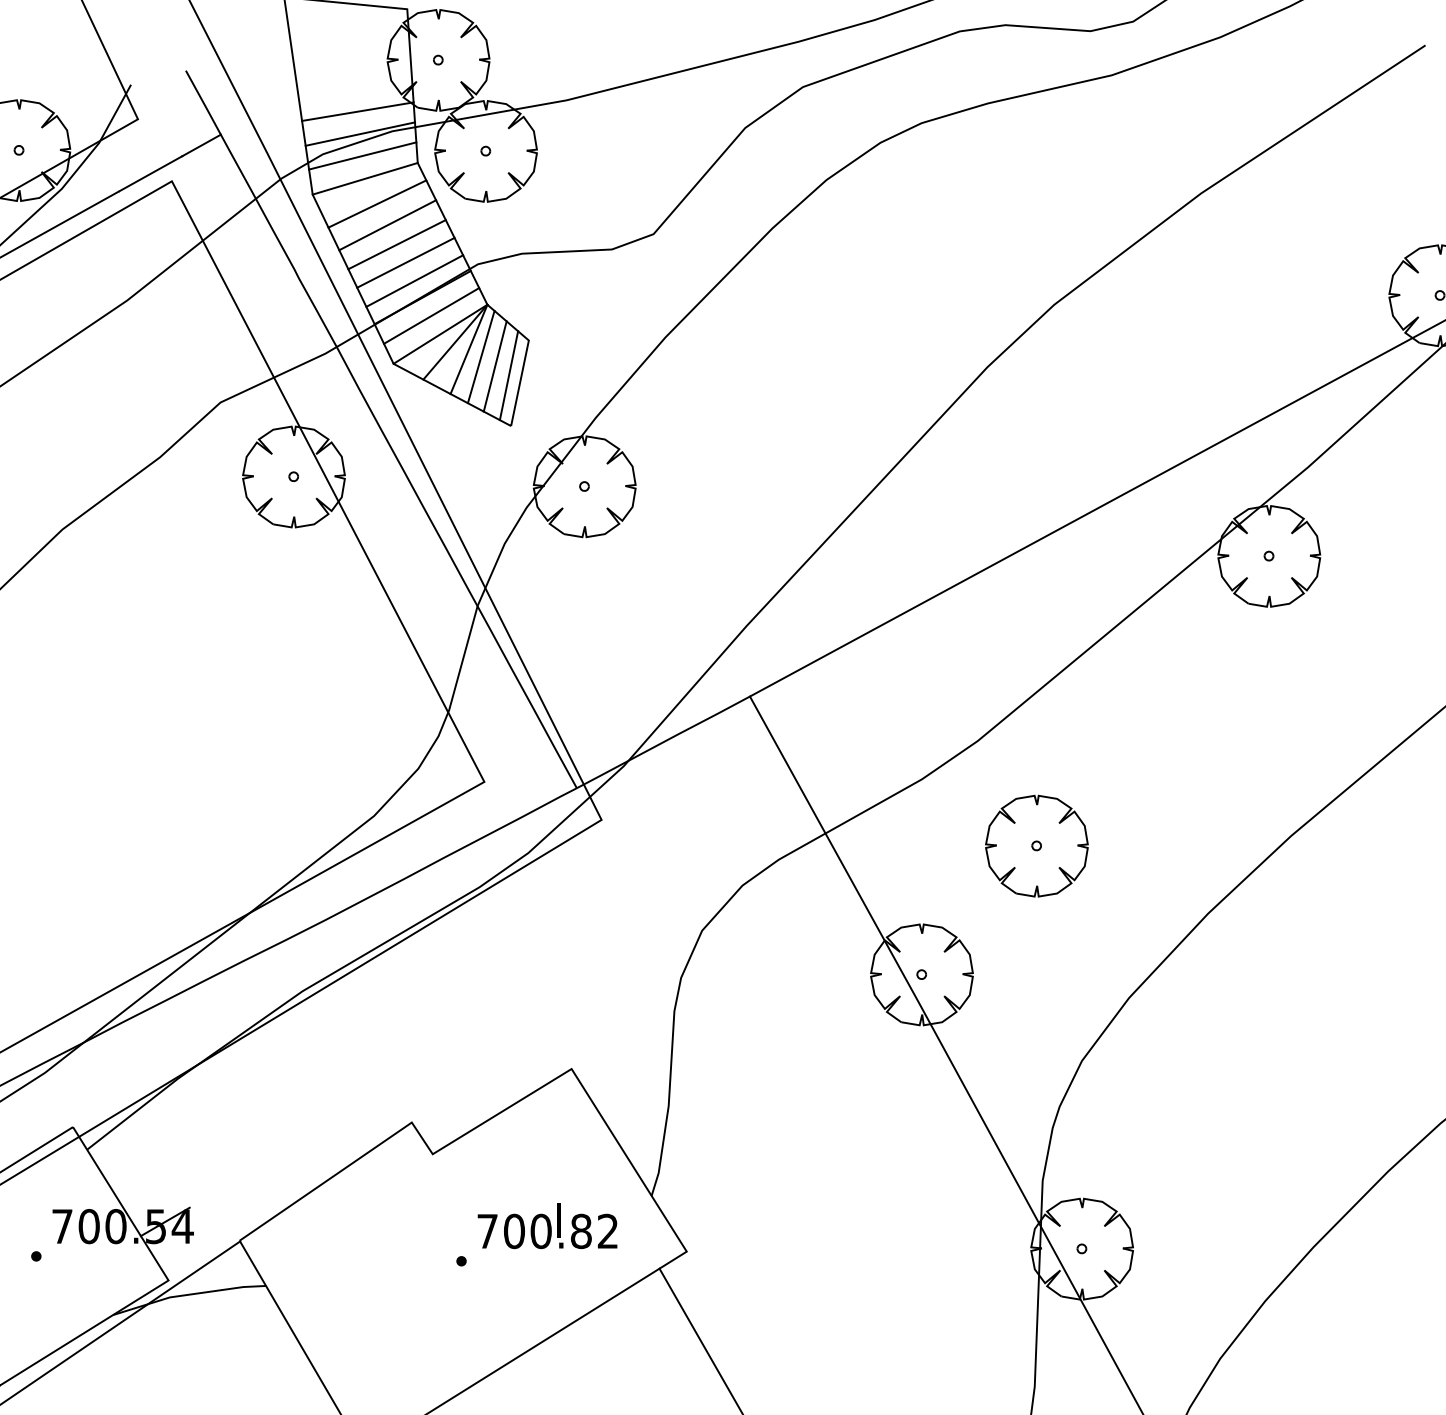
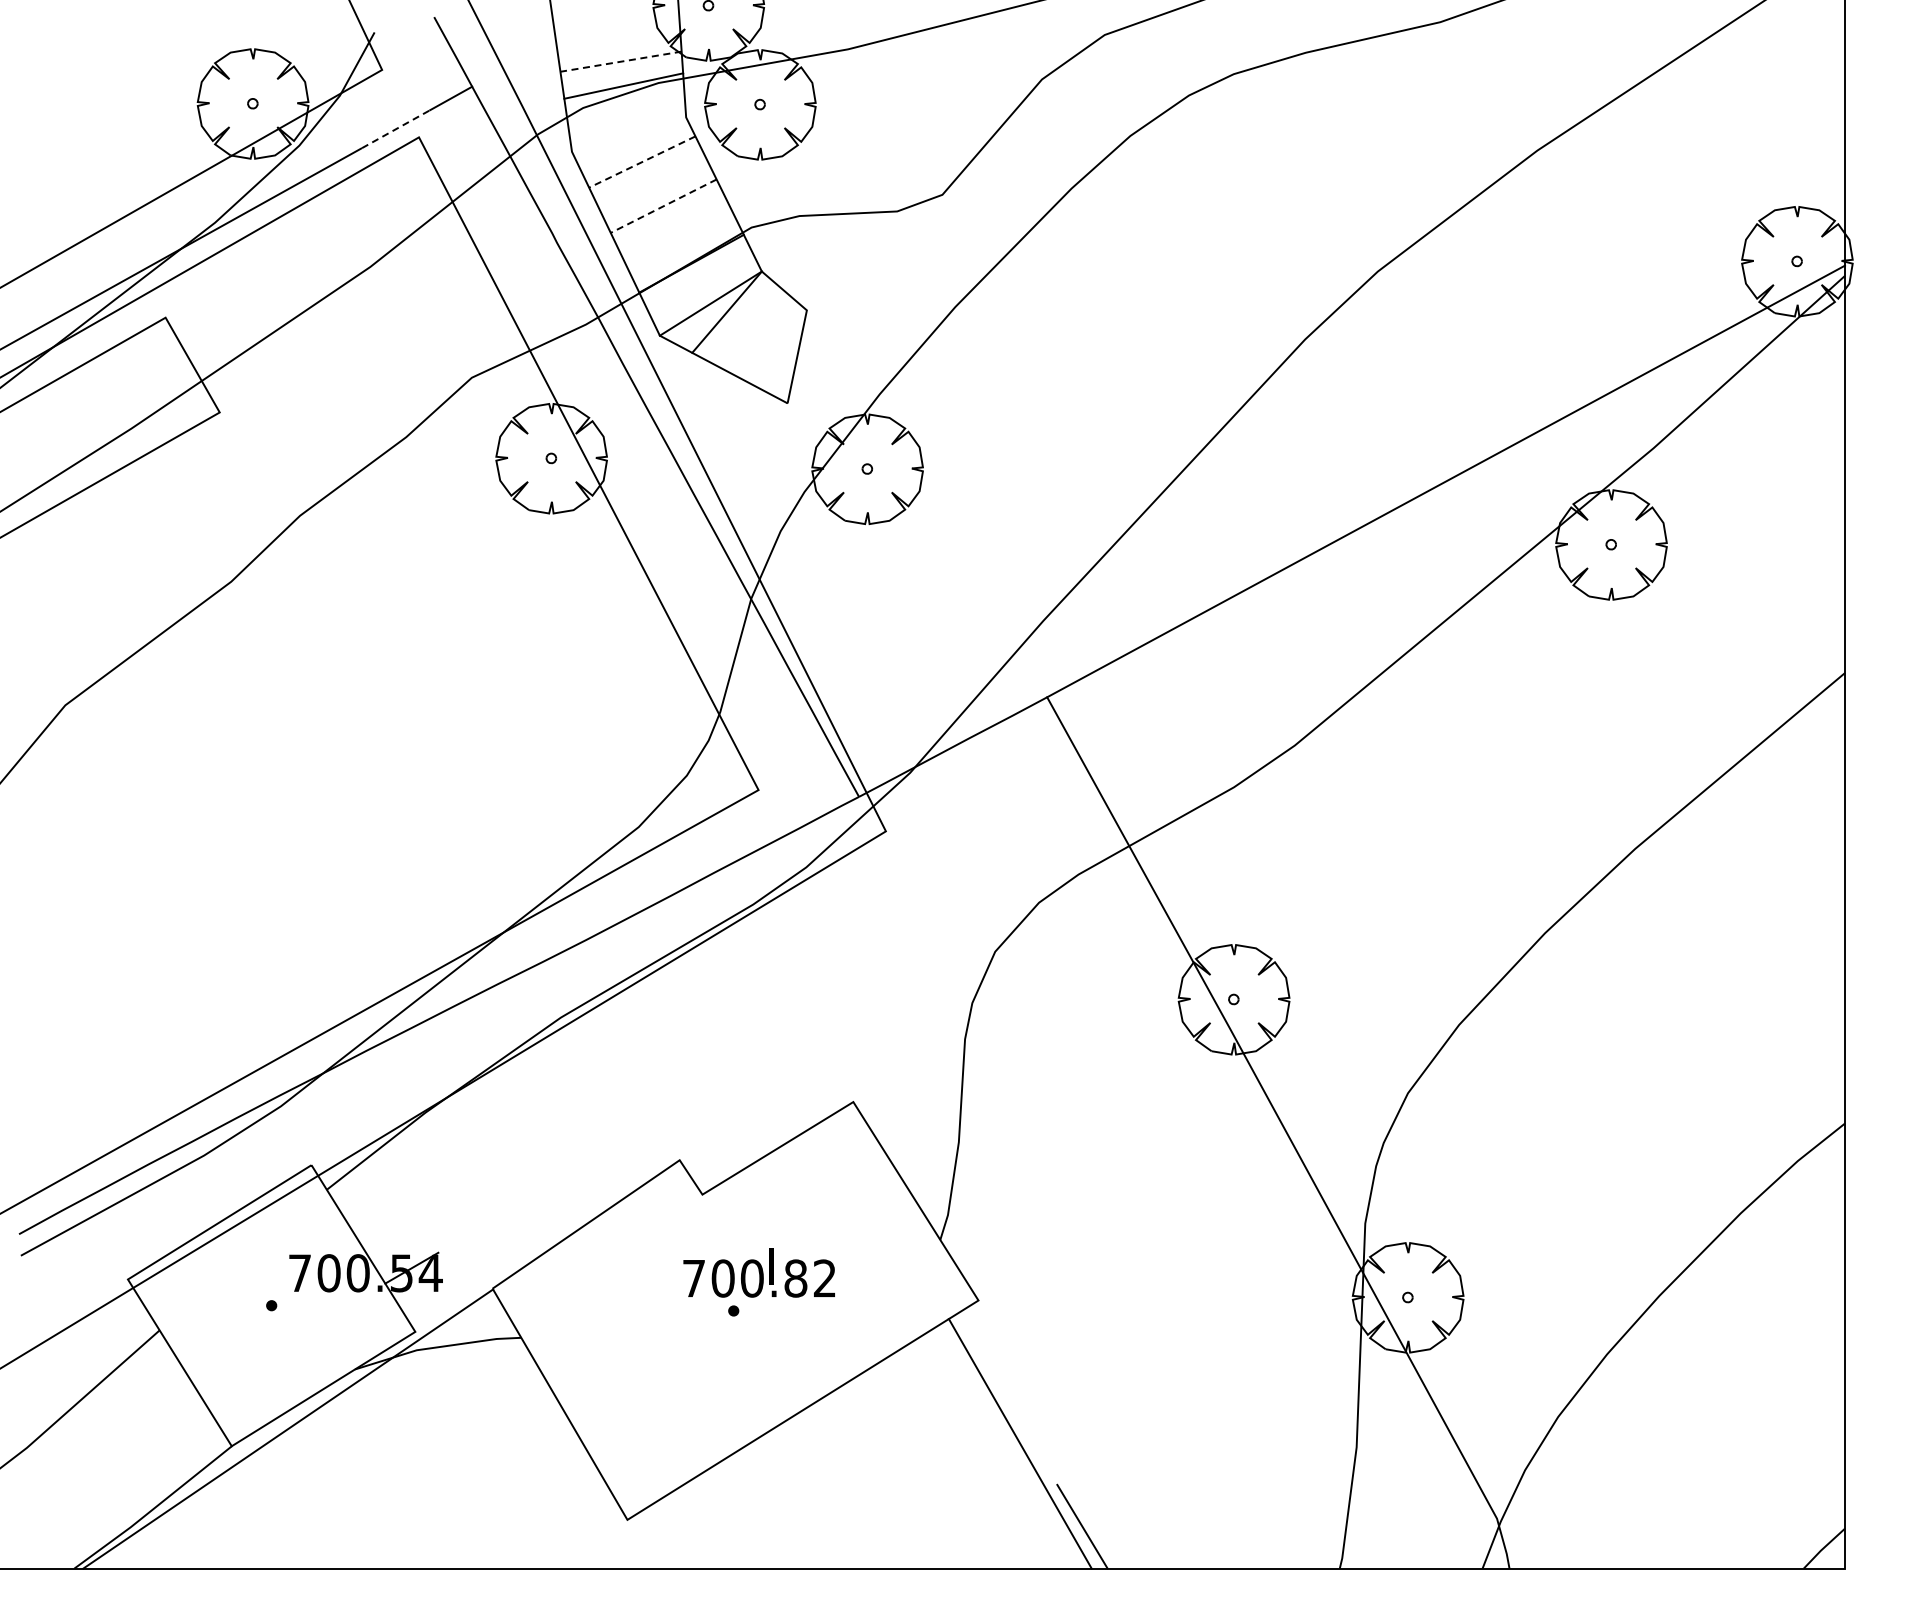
line: (357, 111) -> (620, 61), solid -> dashed
line: (362, 155) -> (626, 109), removed
line: (151, 174) -> (396, 129), solid -> dashed
line: (365, 178) -> (629, 134), removed
line: (376, 204) -> (641, 162), solid -> dashed
line: (387, 225) -> (653, 185), removed
line: (396, 244) -> (663, 206), solid -> dashed
line: (406, 262) -> (673, 225), removed
line: (414, 280) -> (682, 245), removed
line: (430, 315) -> (700, 283), removed
line: (468, 348) -> (741, 319), removed
line: (480, 357) -> (754, 328), removed
line: (494, 366) -> (769, 338), removed
line: (509, 375) -> (785, 348), removed
part: (1036, 845) -> (1358, 859), removed
text: (546, 1225) -> (758, 1272), moved

